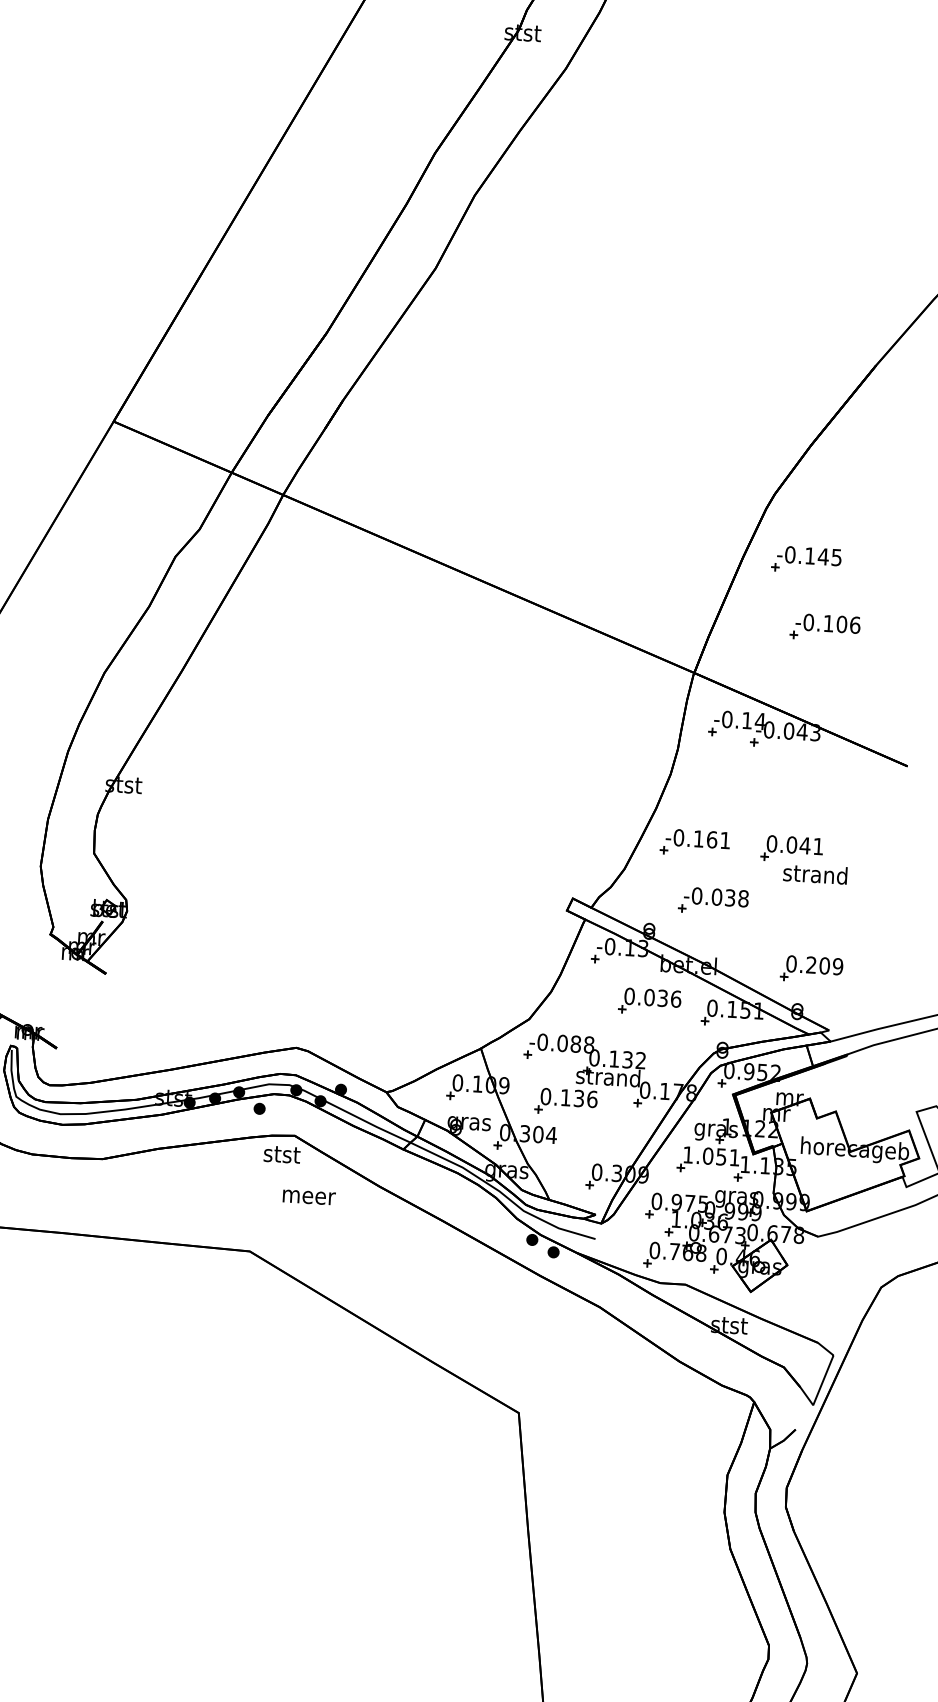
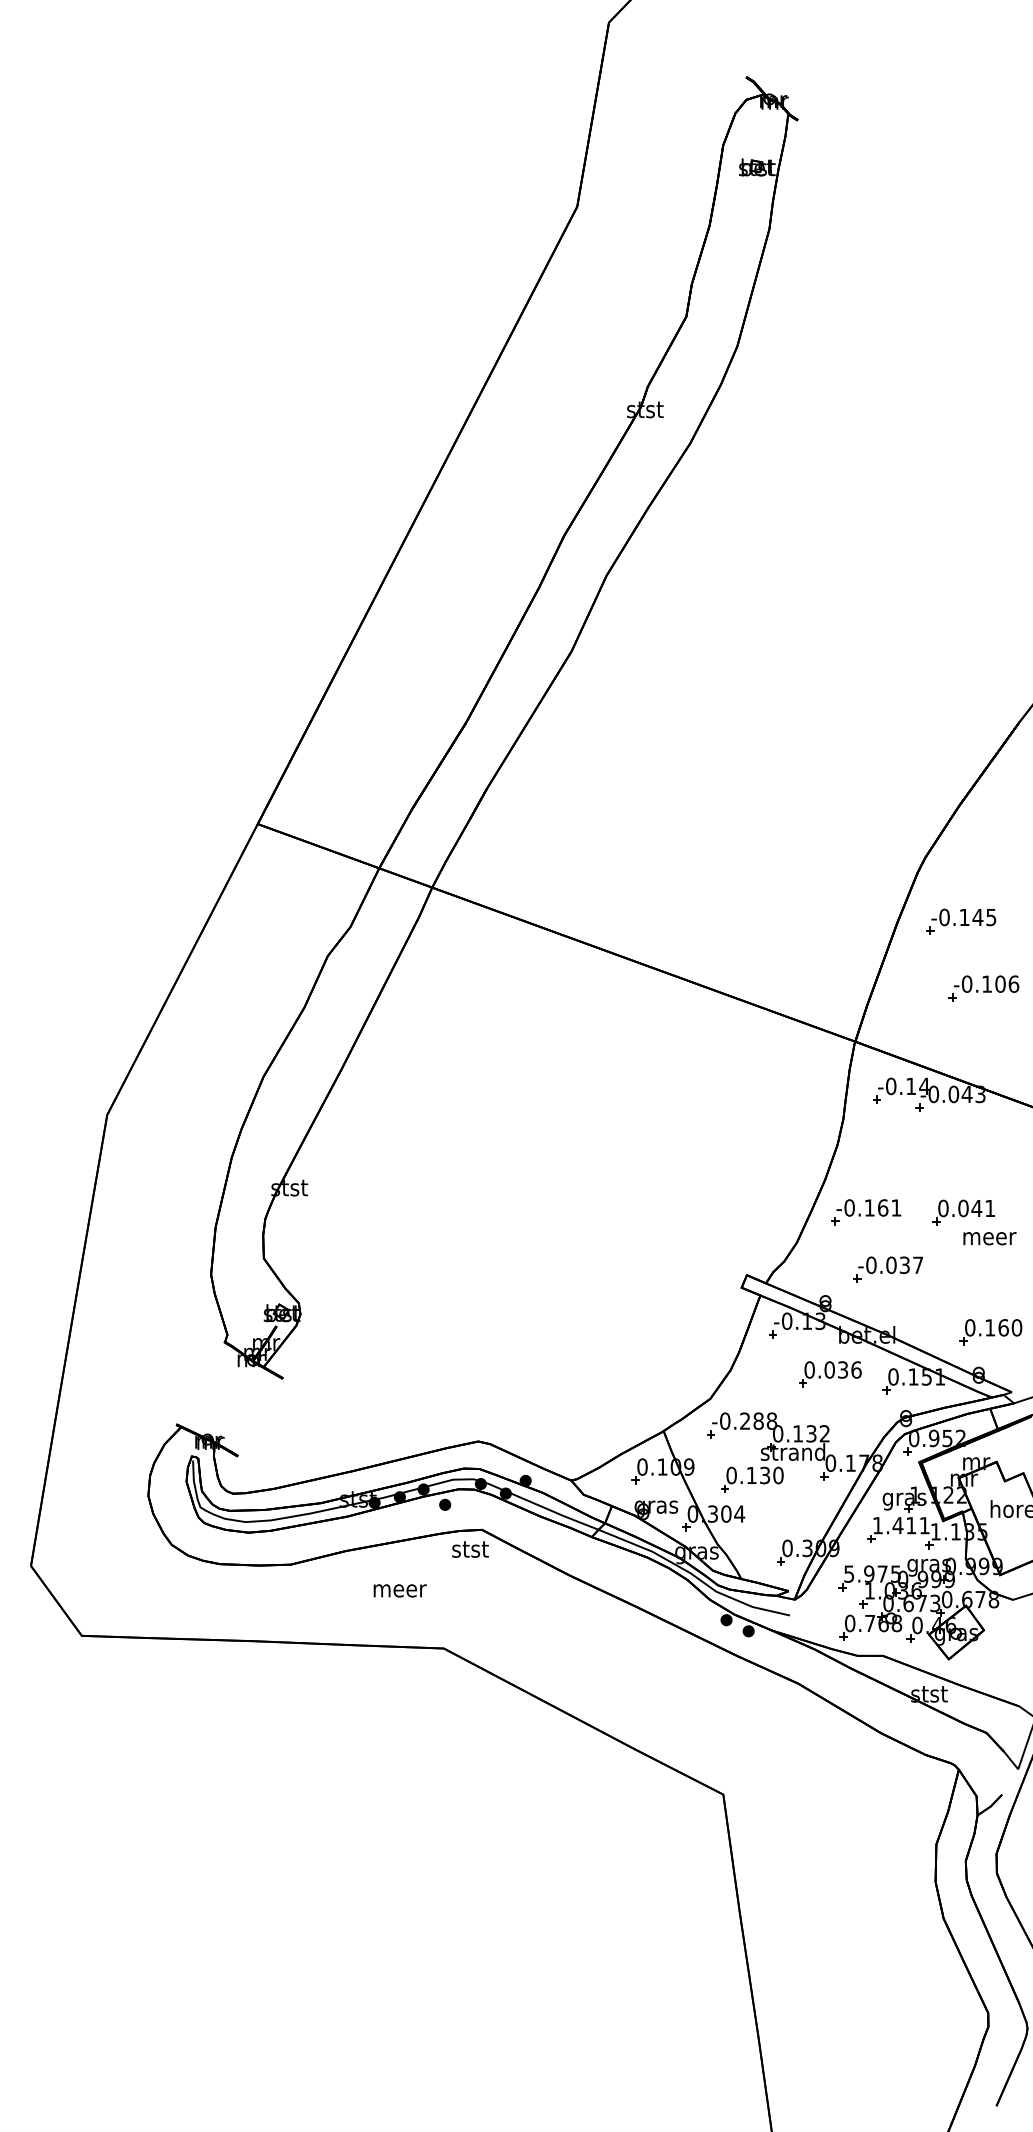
text: (815, 874) -> (988, 1236), strand -> meer
text: (743, 899) -> (918, 1265), -0.038 -> -0.037
text: (824, 965) -> (1003, 1327), 0.209 -> 0.160
text: (562, 1042) -> (745, 1420), -0.088 -> -0.288
text: (592, 1098) -> (778, 1474), 0.136 -> 0.130
text: (714, 1156) -> (904, 1525), 1.051 -> 1.411
text: (308, 1197) -> (399, 1590), moved
text: (657, 1200) -> (849, 1573), 0.975 -> 5.975

